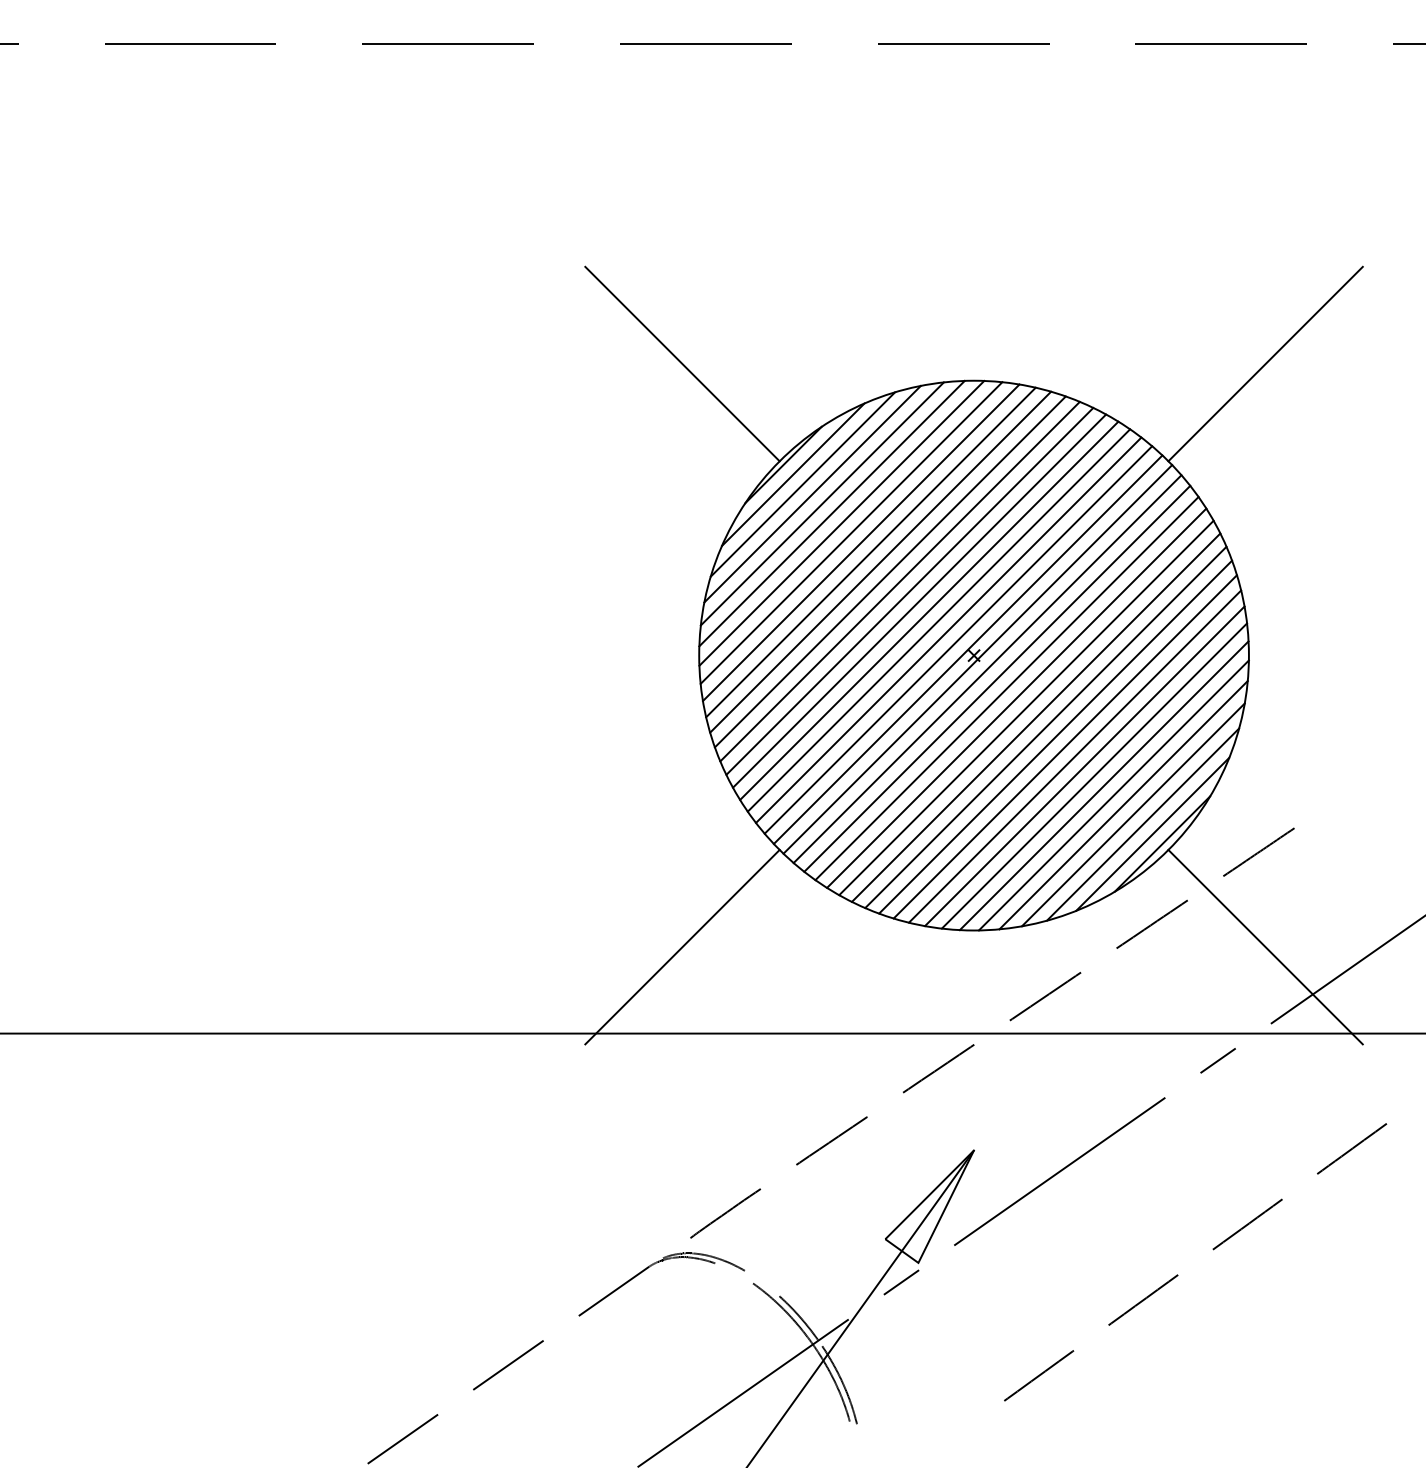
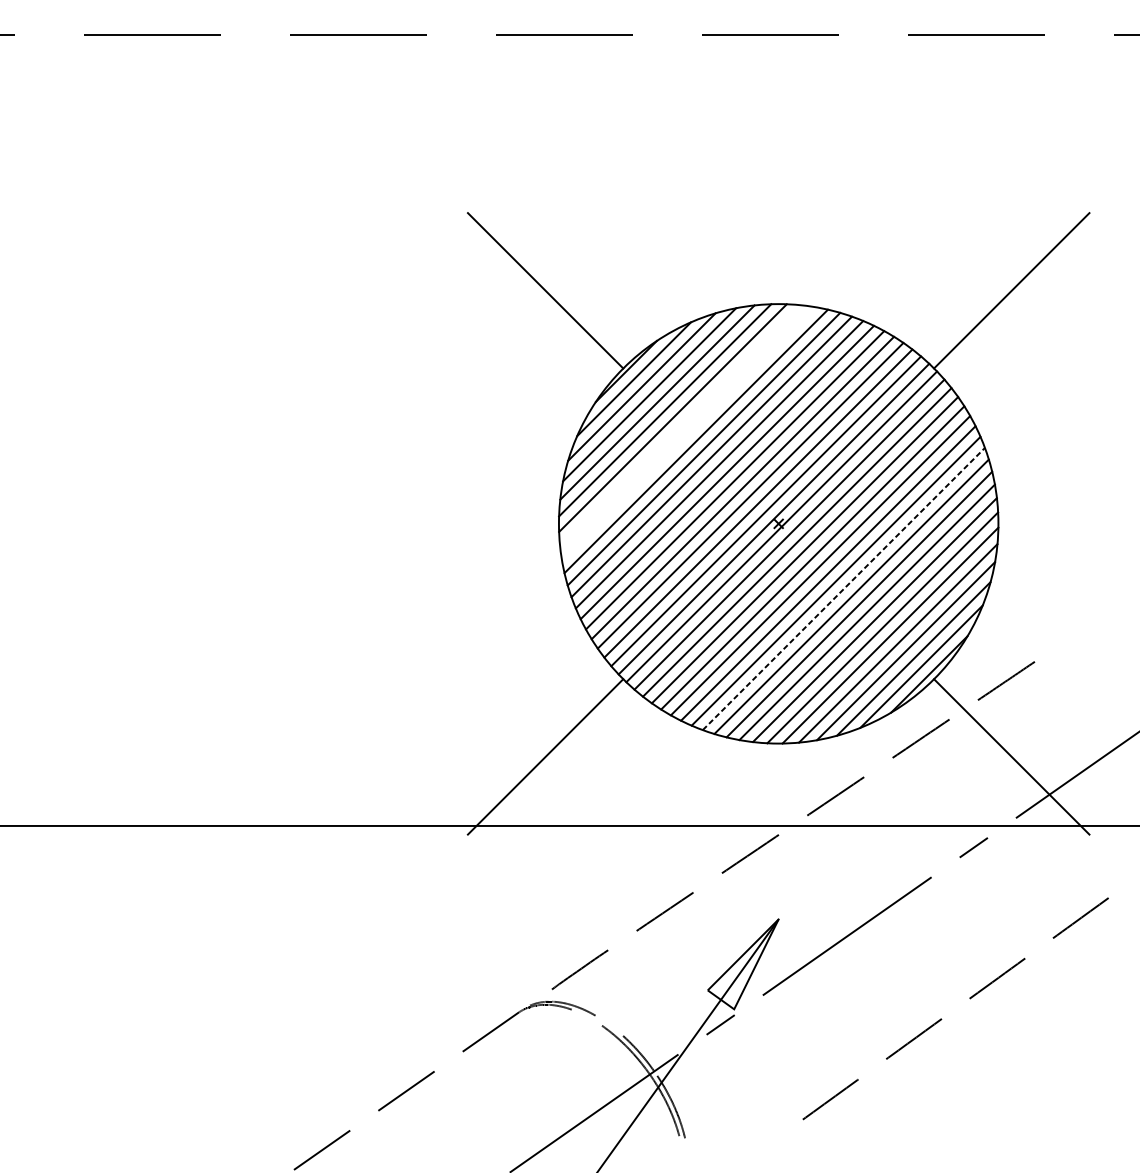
line: (851, 532) -> (680, 425), removed
line: (860, 542) -> (687, 433), removed
line: (1055, 737) -> (843, 589), solid -> dashed

